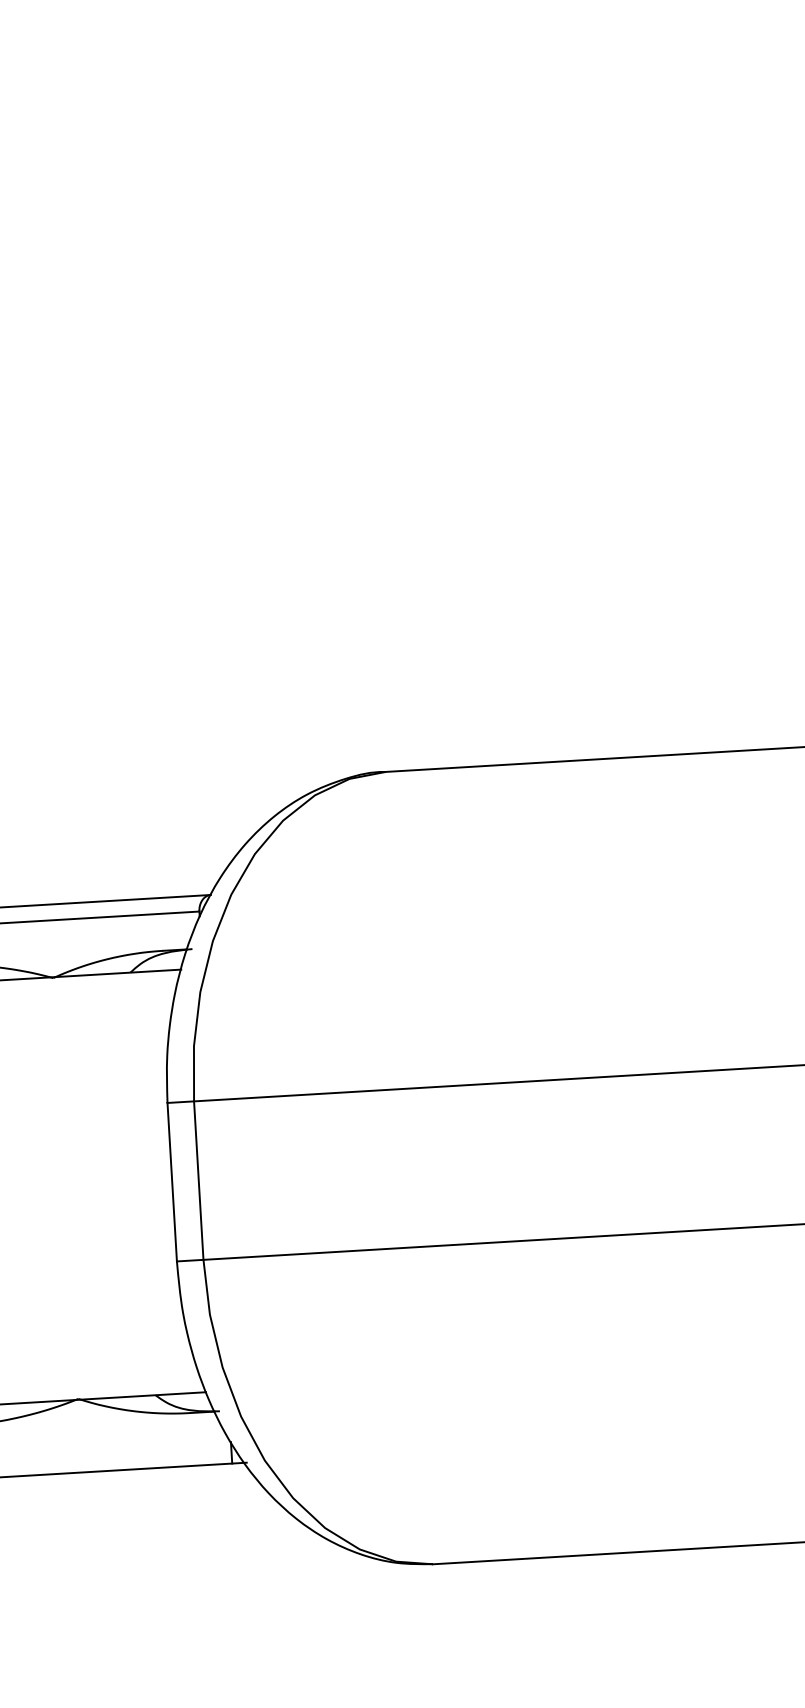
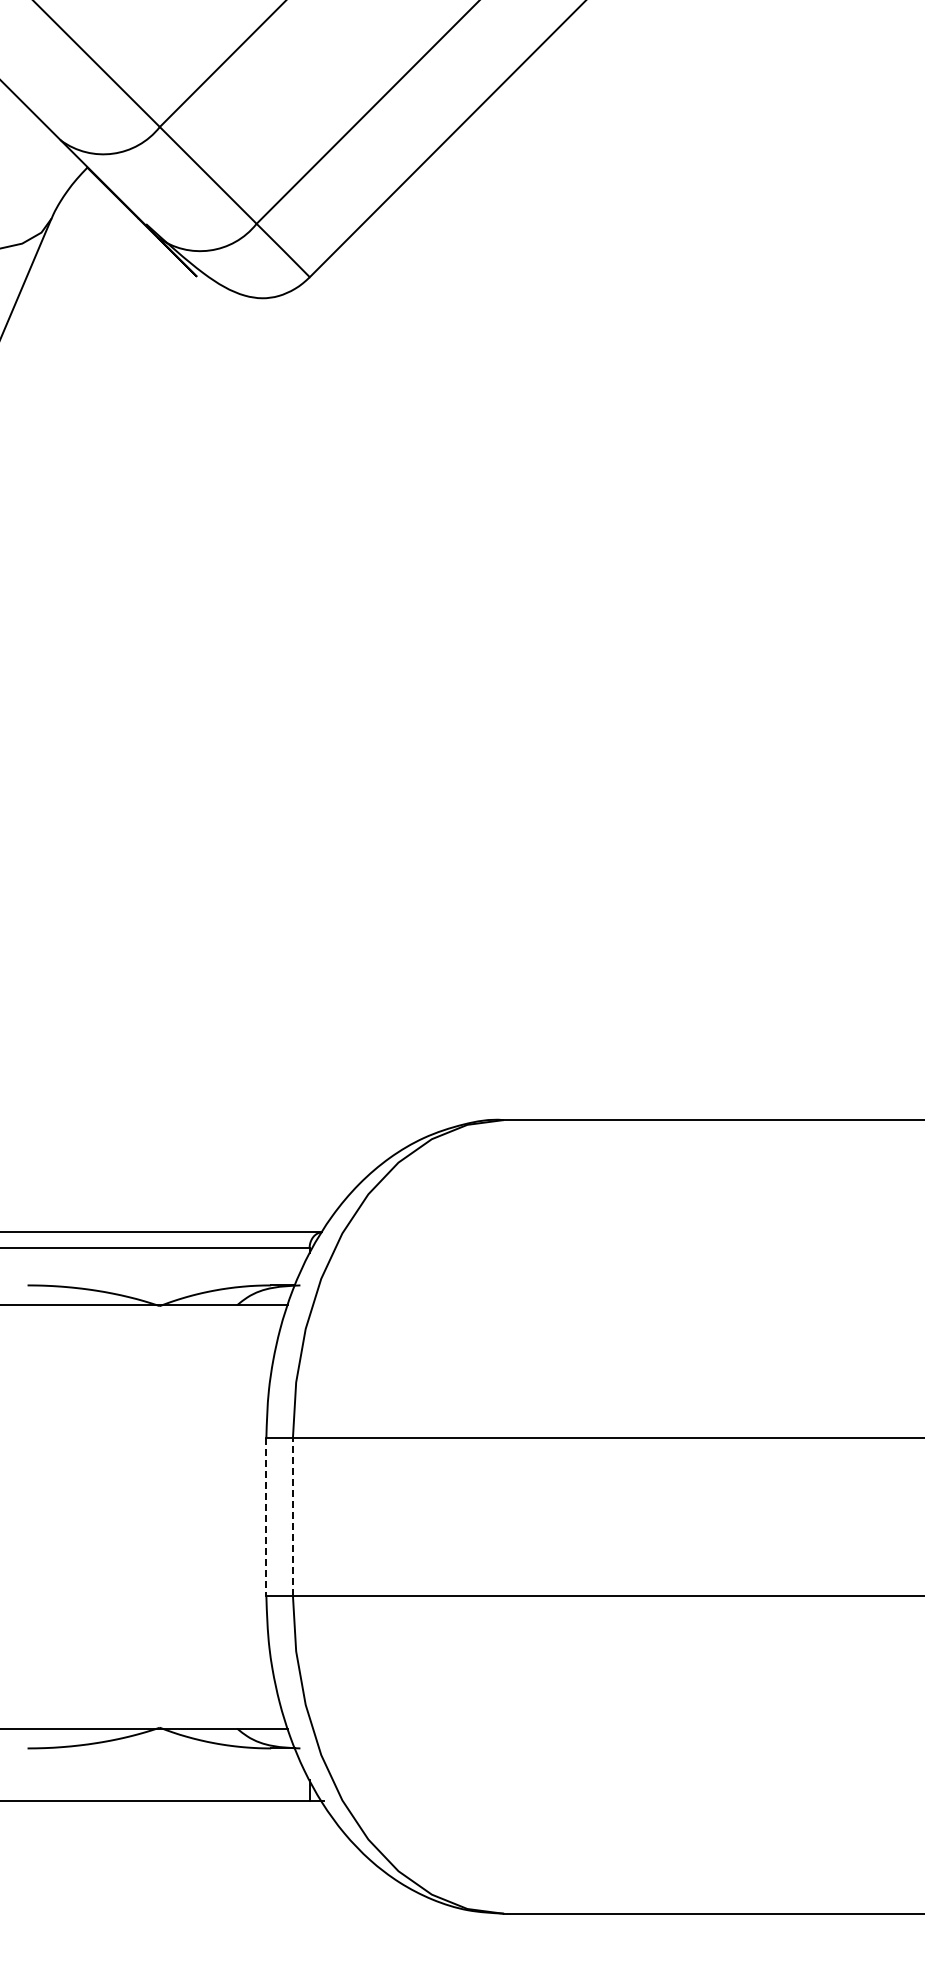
line: (198, 1180) -> (292, 1516), solid -> dashed
line: (172, 1182) -> (266, 1517), solid -> dashed

